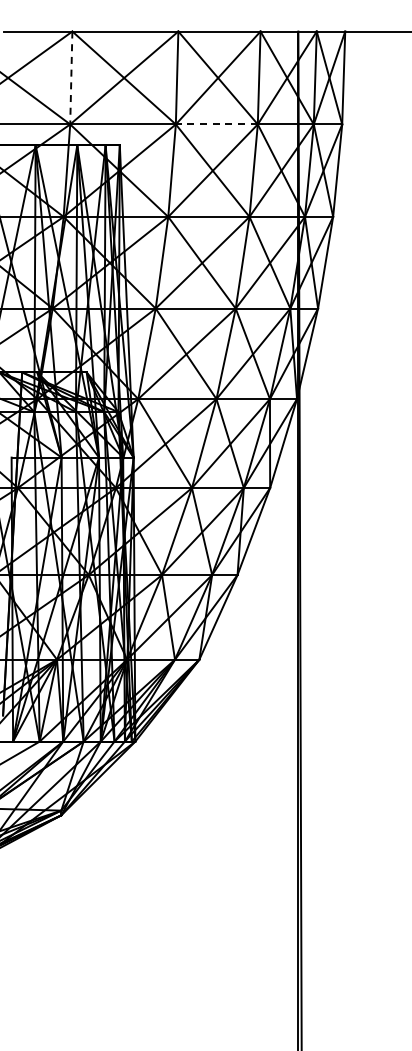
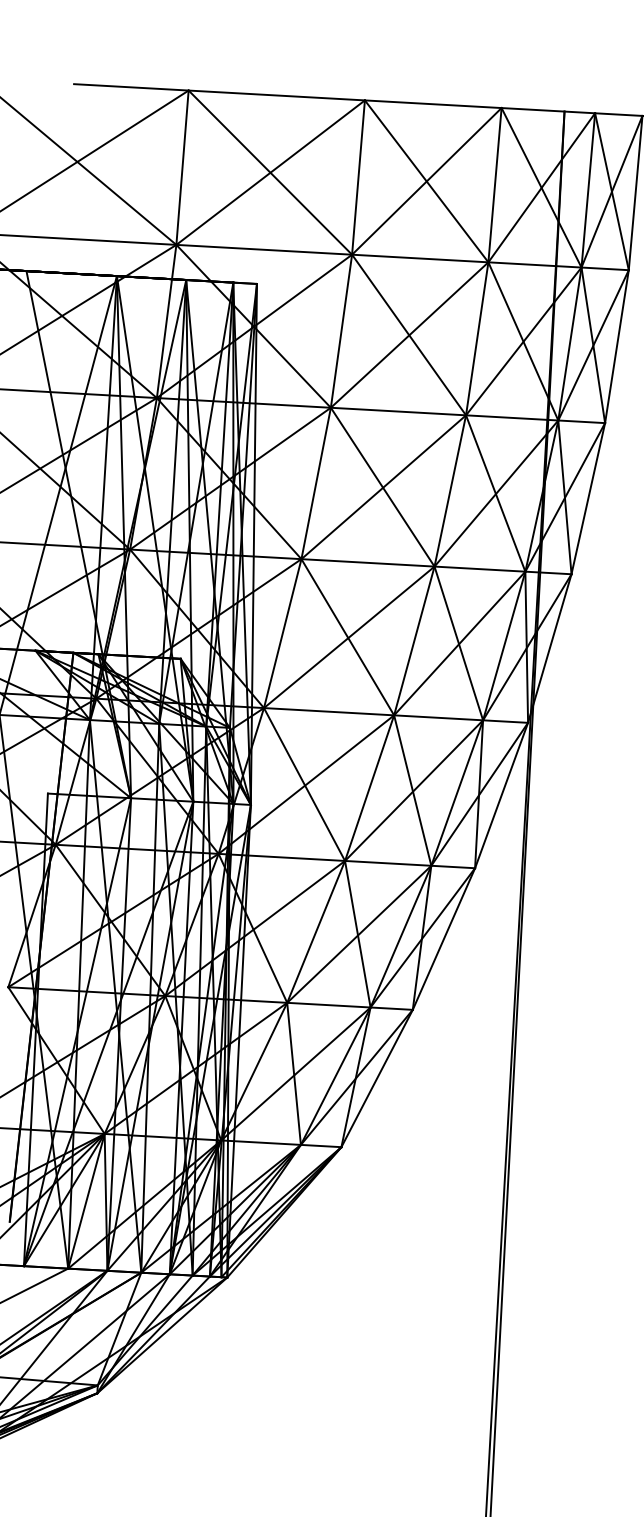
line: (71, 78) -> (182, 168), dashed -> solid
line: (216, 124) -> (419, 258), dashed -> solid

